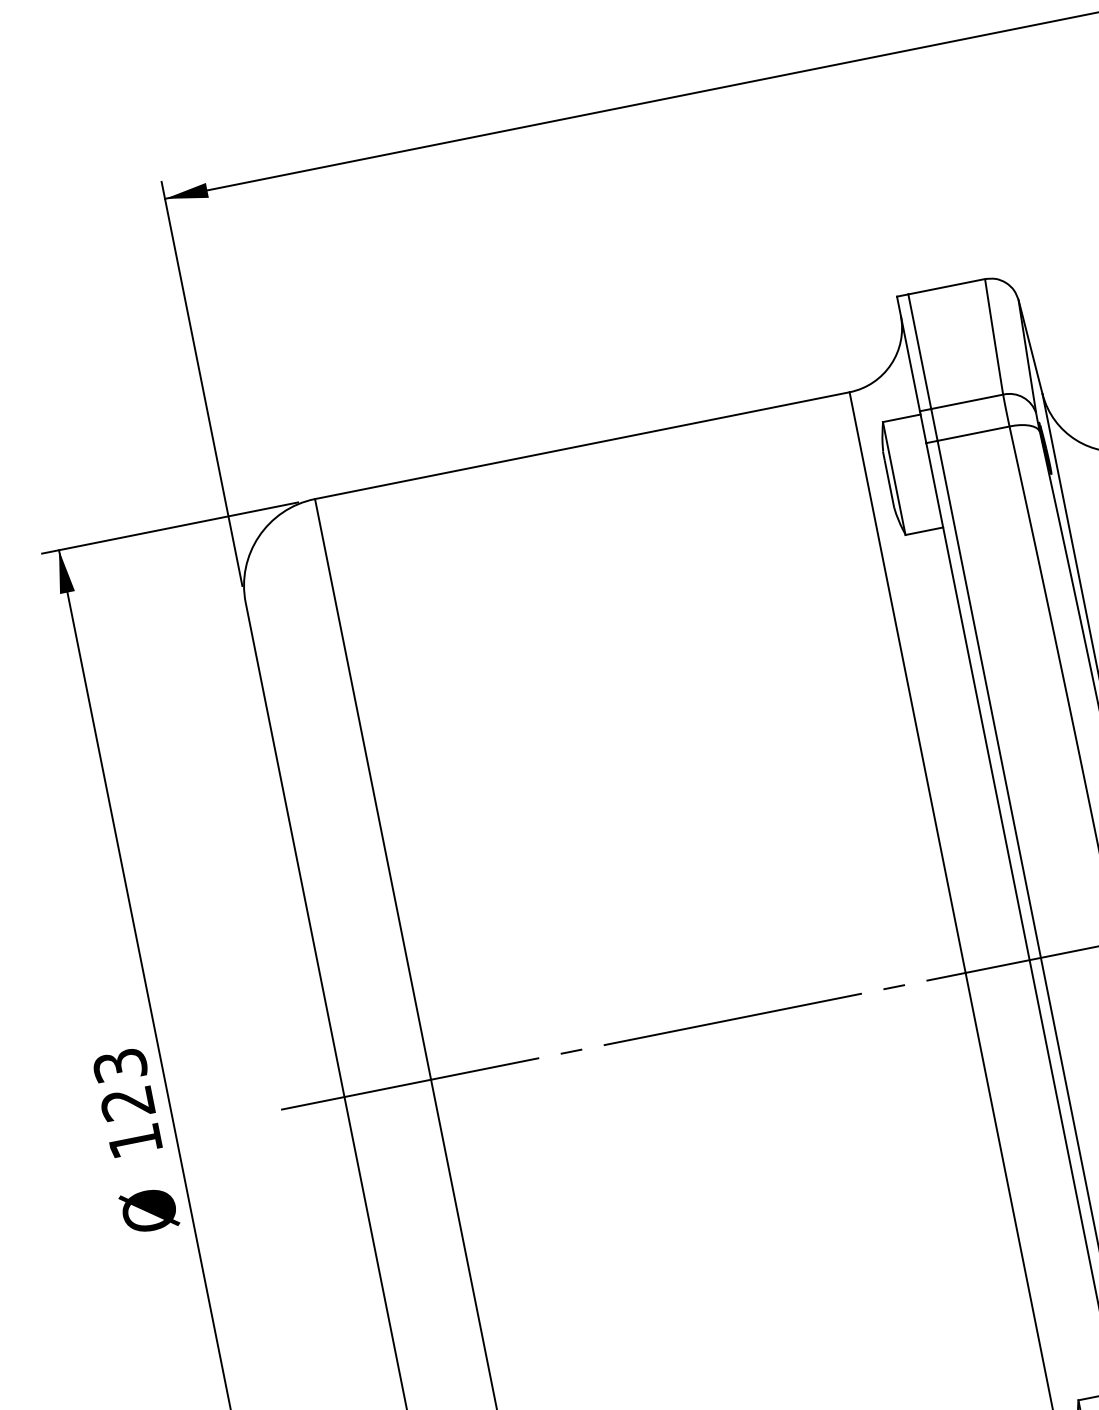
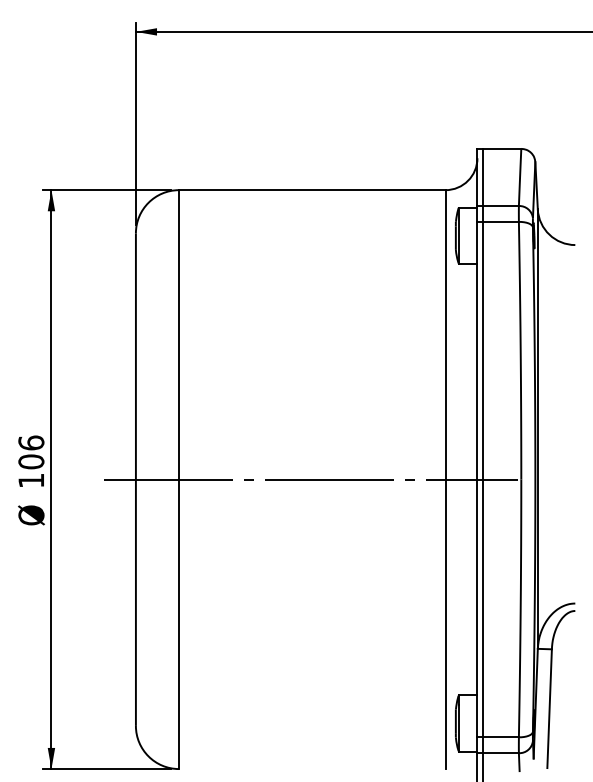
text: (124, 1084) -> (31, 452), 123 -> 106

